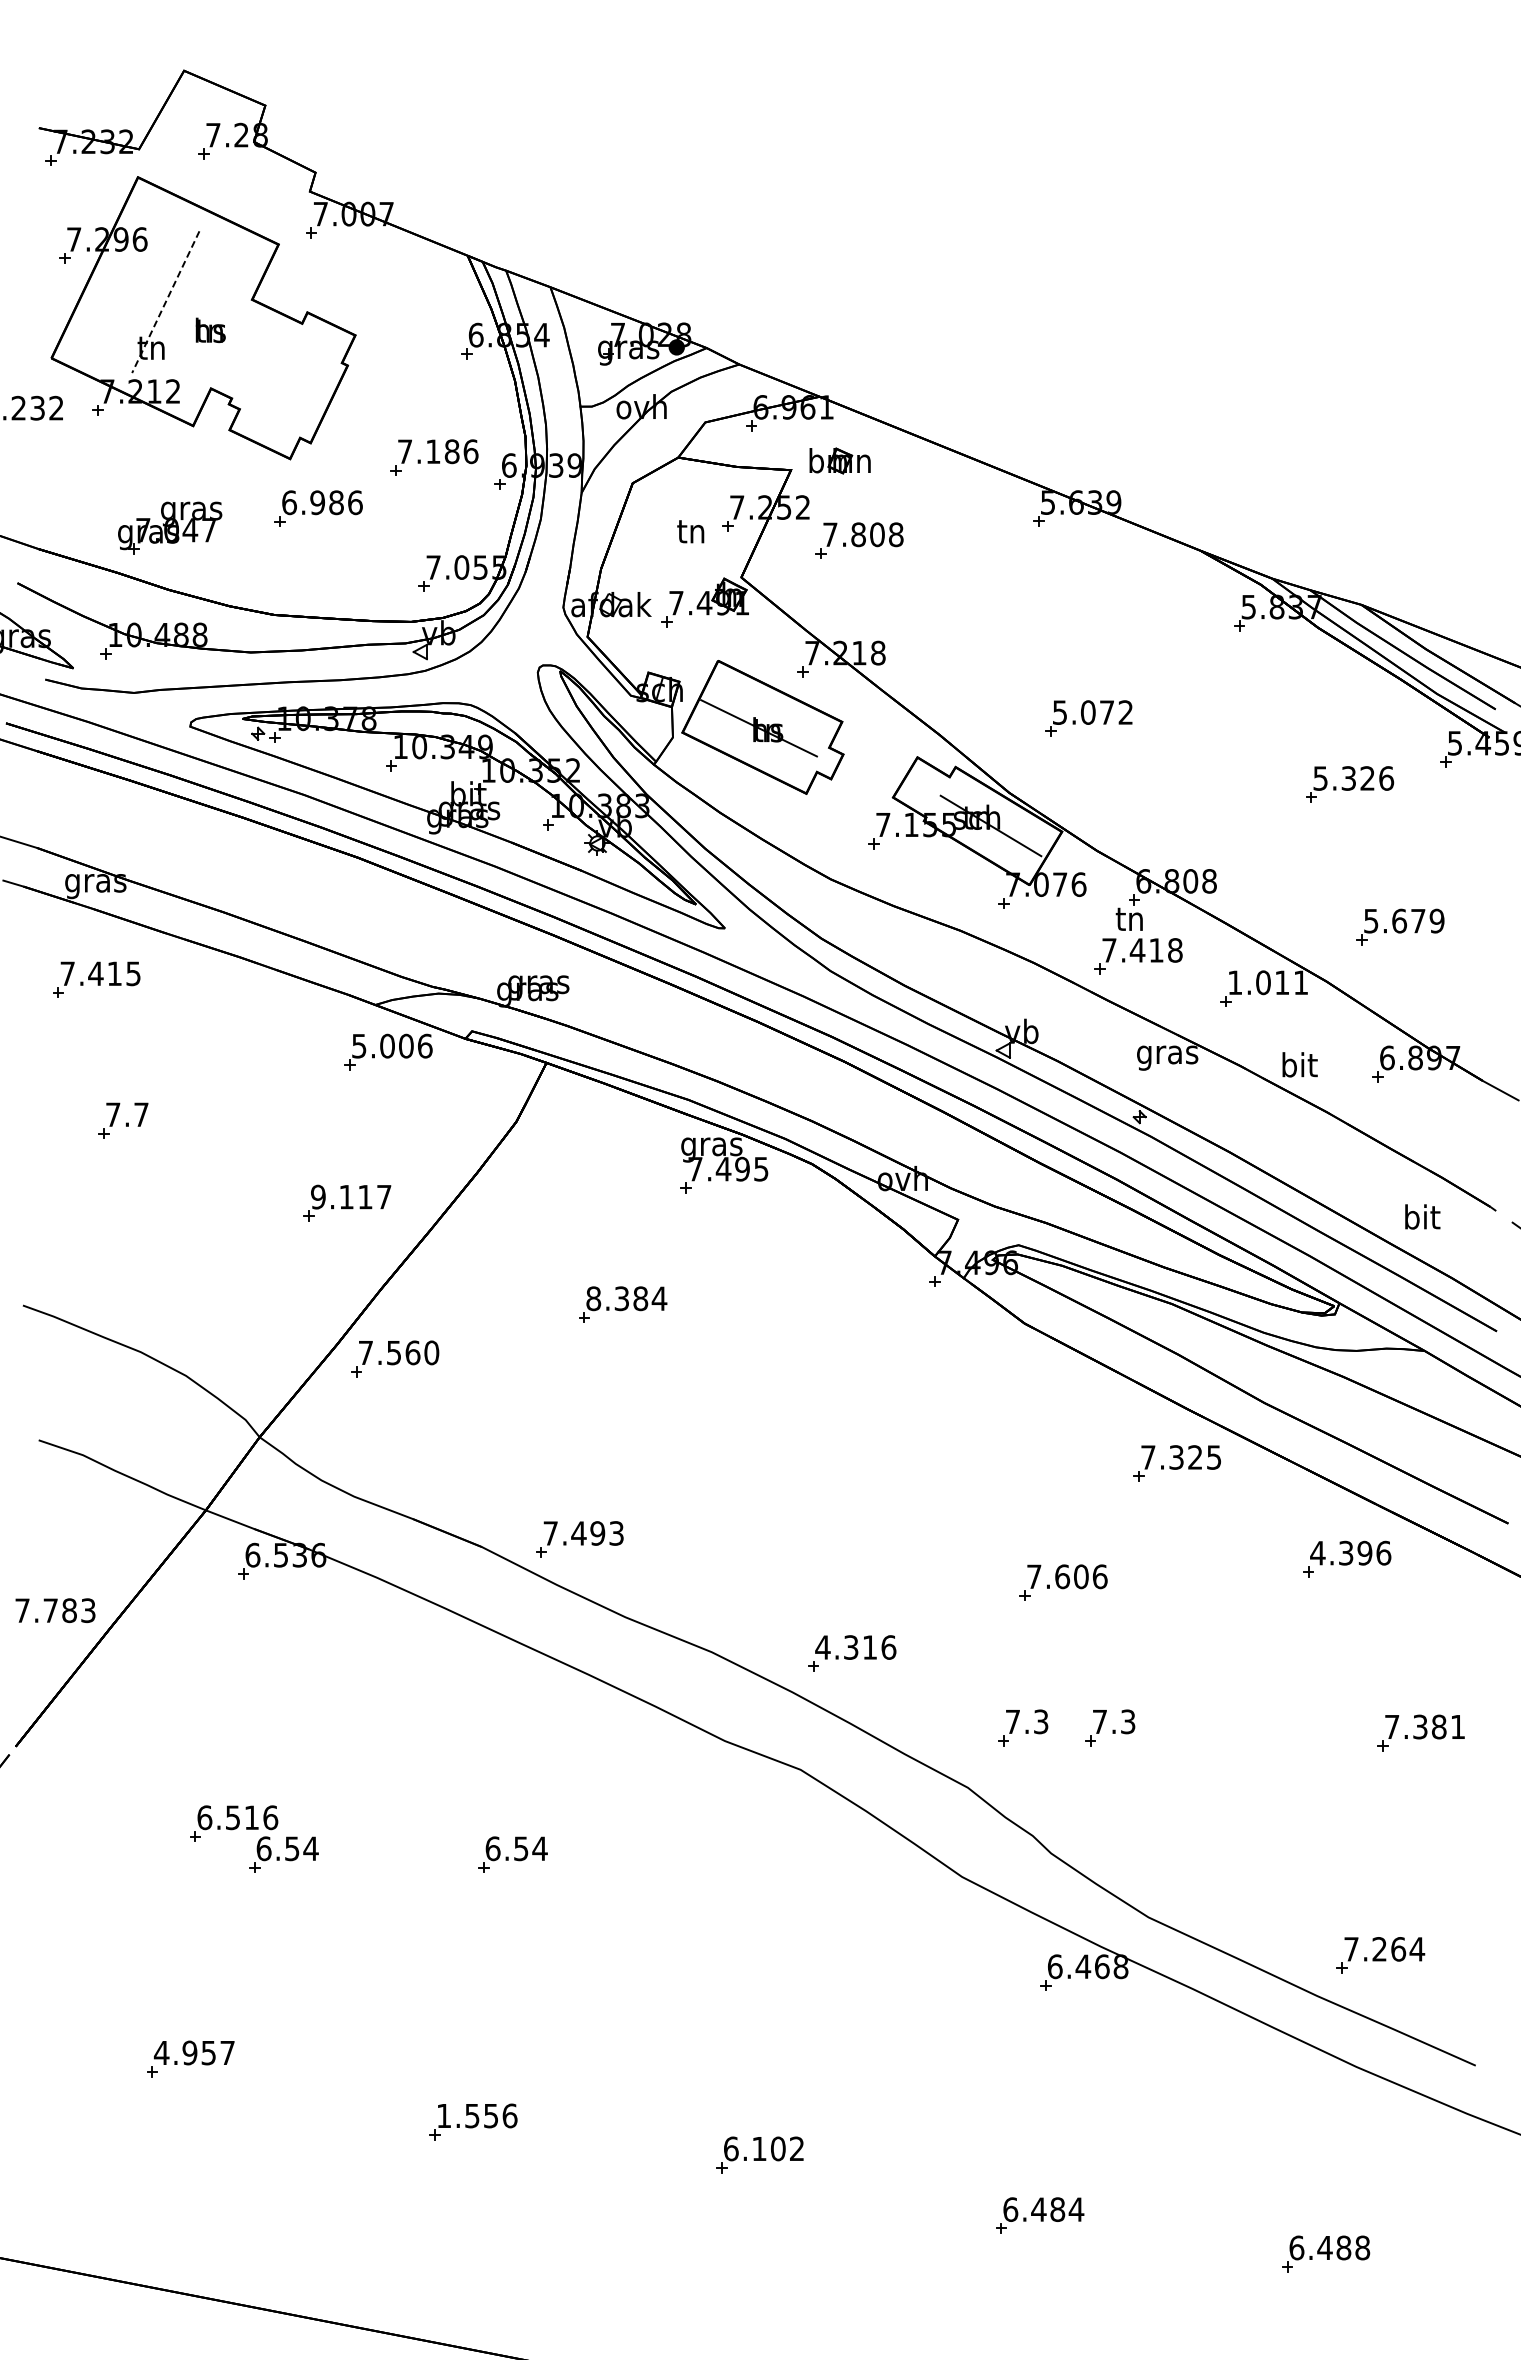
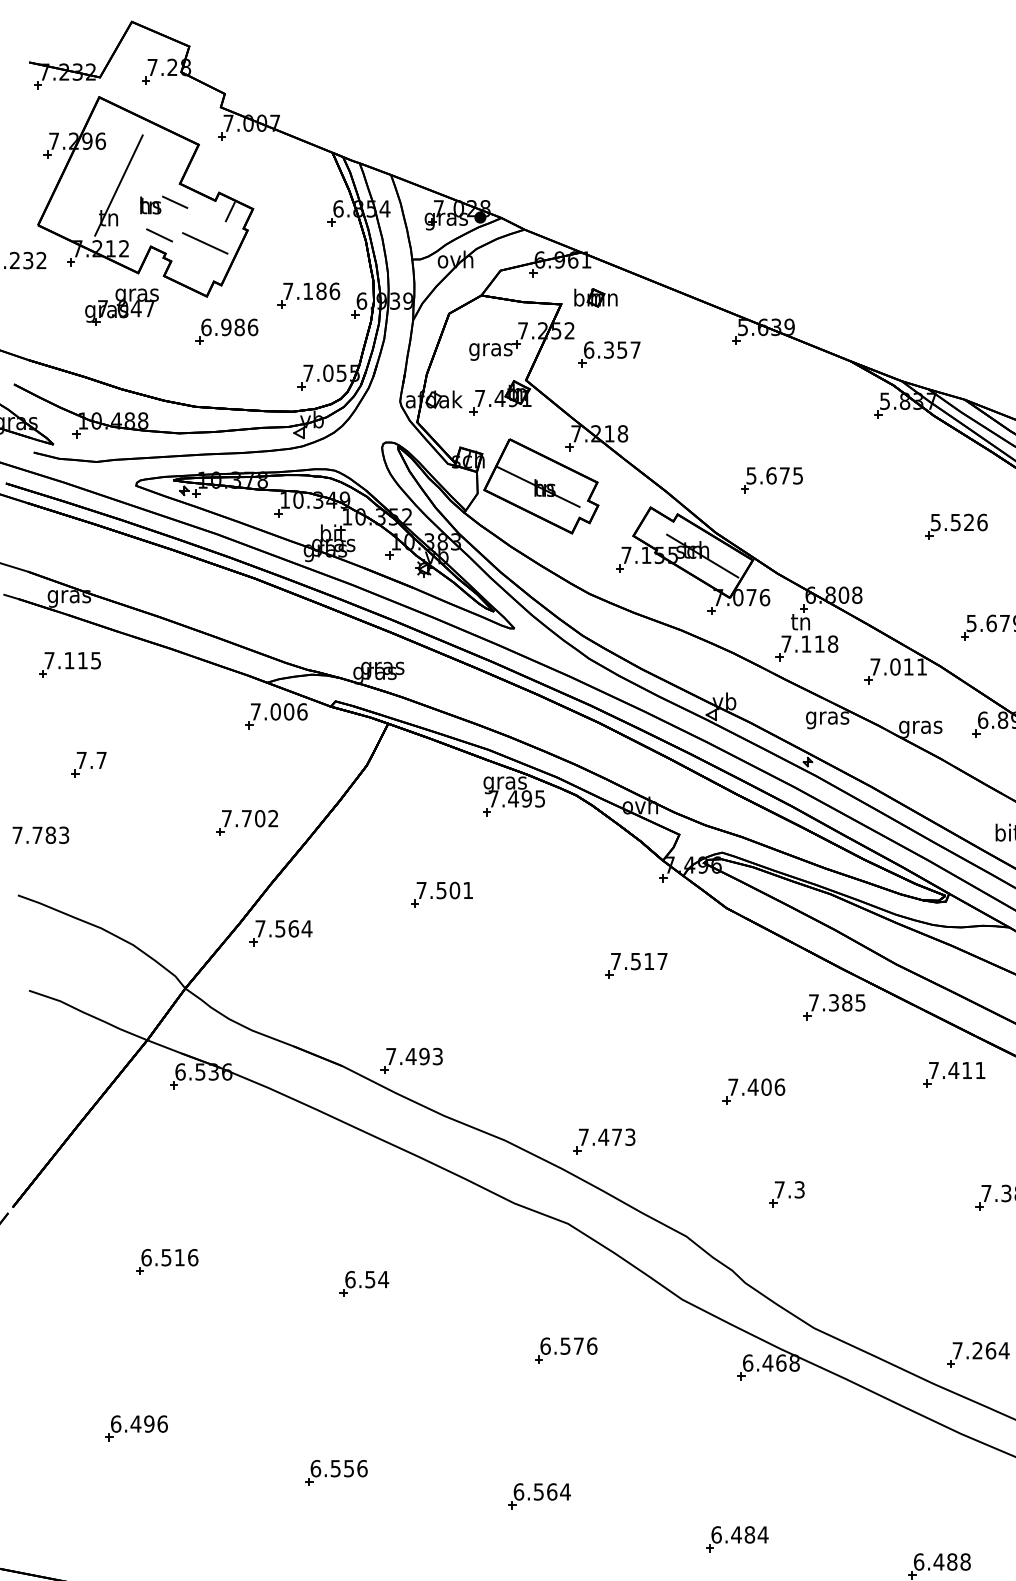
line: (165, 302) -> (118, 185), dashed -> solid
line: (245, 325) -> (175, 202), added
line: (323, 339) -> (230, 211), added
line: (222, 372) -> (159, 235), added
line: (287, 383) -> (205, 243), added
part: (170, 527) -> (122, 306), moved
text: (863, 534) -> (612, 349), 7.808 -> 6.357
text: (691, 535) -> (490, 350), tn -> gras
text: (1106, 712) -> (784, 475), 5.072 -> 5.675
text: (1348, 778) -> (955, 522), 5.326 -> 5.526
text: (1137, 950) -> (806, 644), 7.418 -> 7.118
text: (95, 973) -> (69, 660), 7.415 -> 7.115
text: (1235, 982) -> (875, 666), 1.011 -> 7.011
text: (359, 1046) -> (255, 712), 5.006 -> 7.006
text: (1298, 1067) -> (920, 726), bit -> gras
text: (351, 1196) -> (250, 818), 9.117 -> 7.702
text: (626, 1298) -> (444, 890), 8.384 -> 7.501
text: (431, 1352) -> (306, 928), 7.560 -> 7.564
part: (897, 1405) -> (636, 966), added
text: (1195, 1457) -> (847, 1002), 7.325 -> 7.385
text: (1350, 1552) -> (956, 1070), 4.396 -> 7.411
text: (1062, 1576) -> (753, 1087), 7.606 -> 7.406
text: (55, 1610) -> (40, 835), moved
text: (855, 1647) -> (606, 1137), 4.316 -> 7.473
part: (1023, 1727) -> (725, 1193), removed
part: (283, 1854) -> (202, 1283), removed
part: (798, 1948) -> (566, 1350), added
text: (194, 2052) -> (139, 1423), 4.957 -> 6.496
text: (444, 2115) -> (316, 1468), 1.556 -> 6.556
text: (778, 2148) -> (552, 1491), 6.102 -> 6.564

